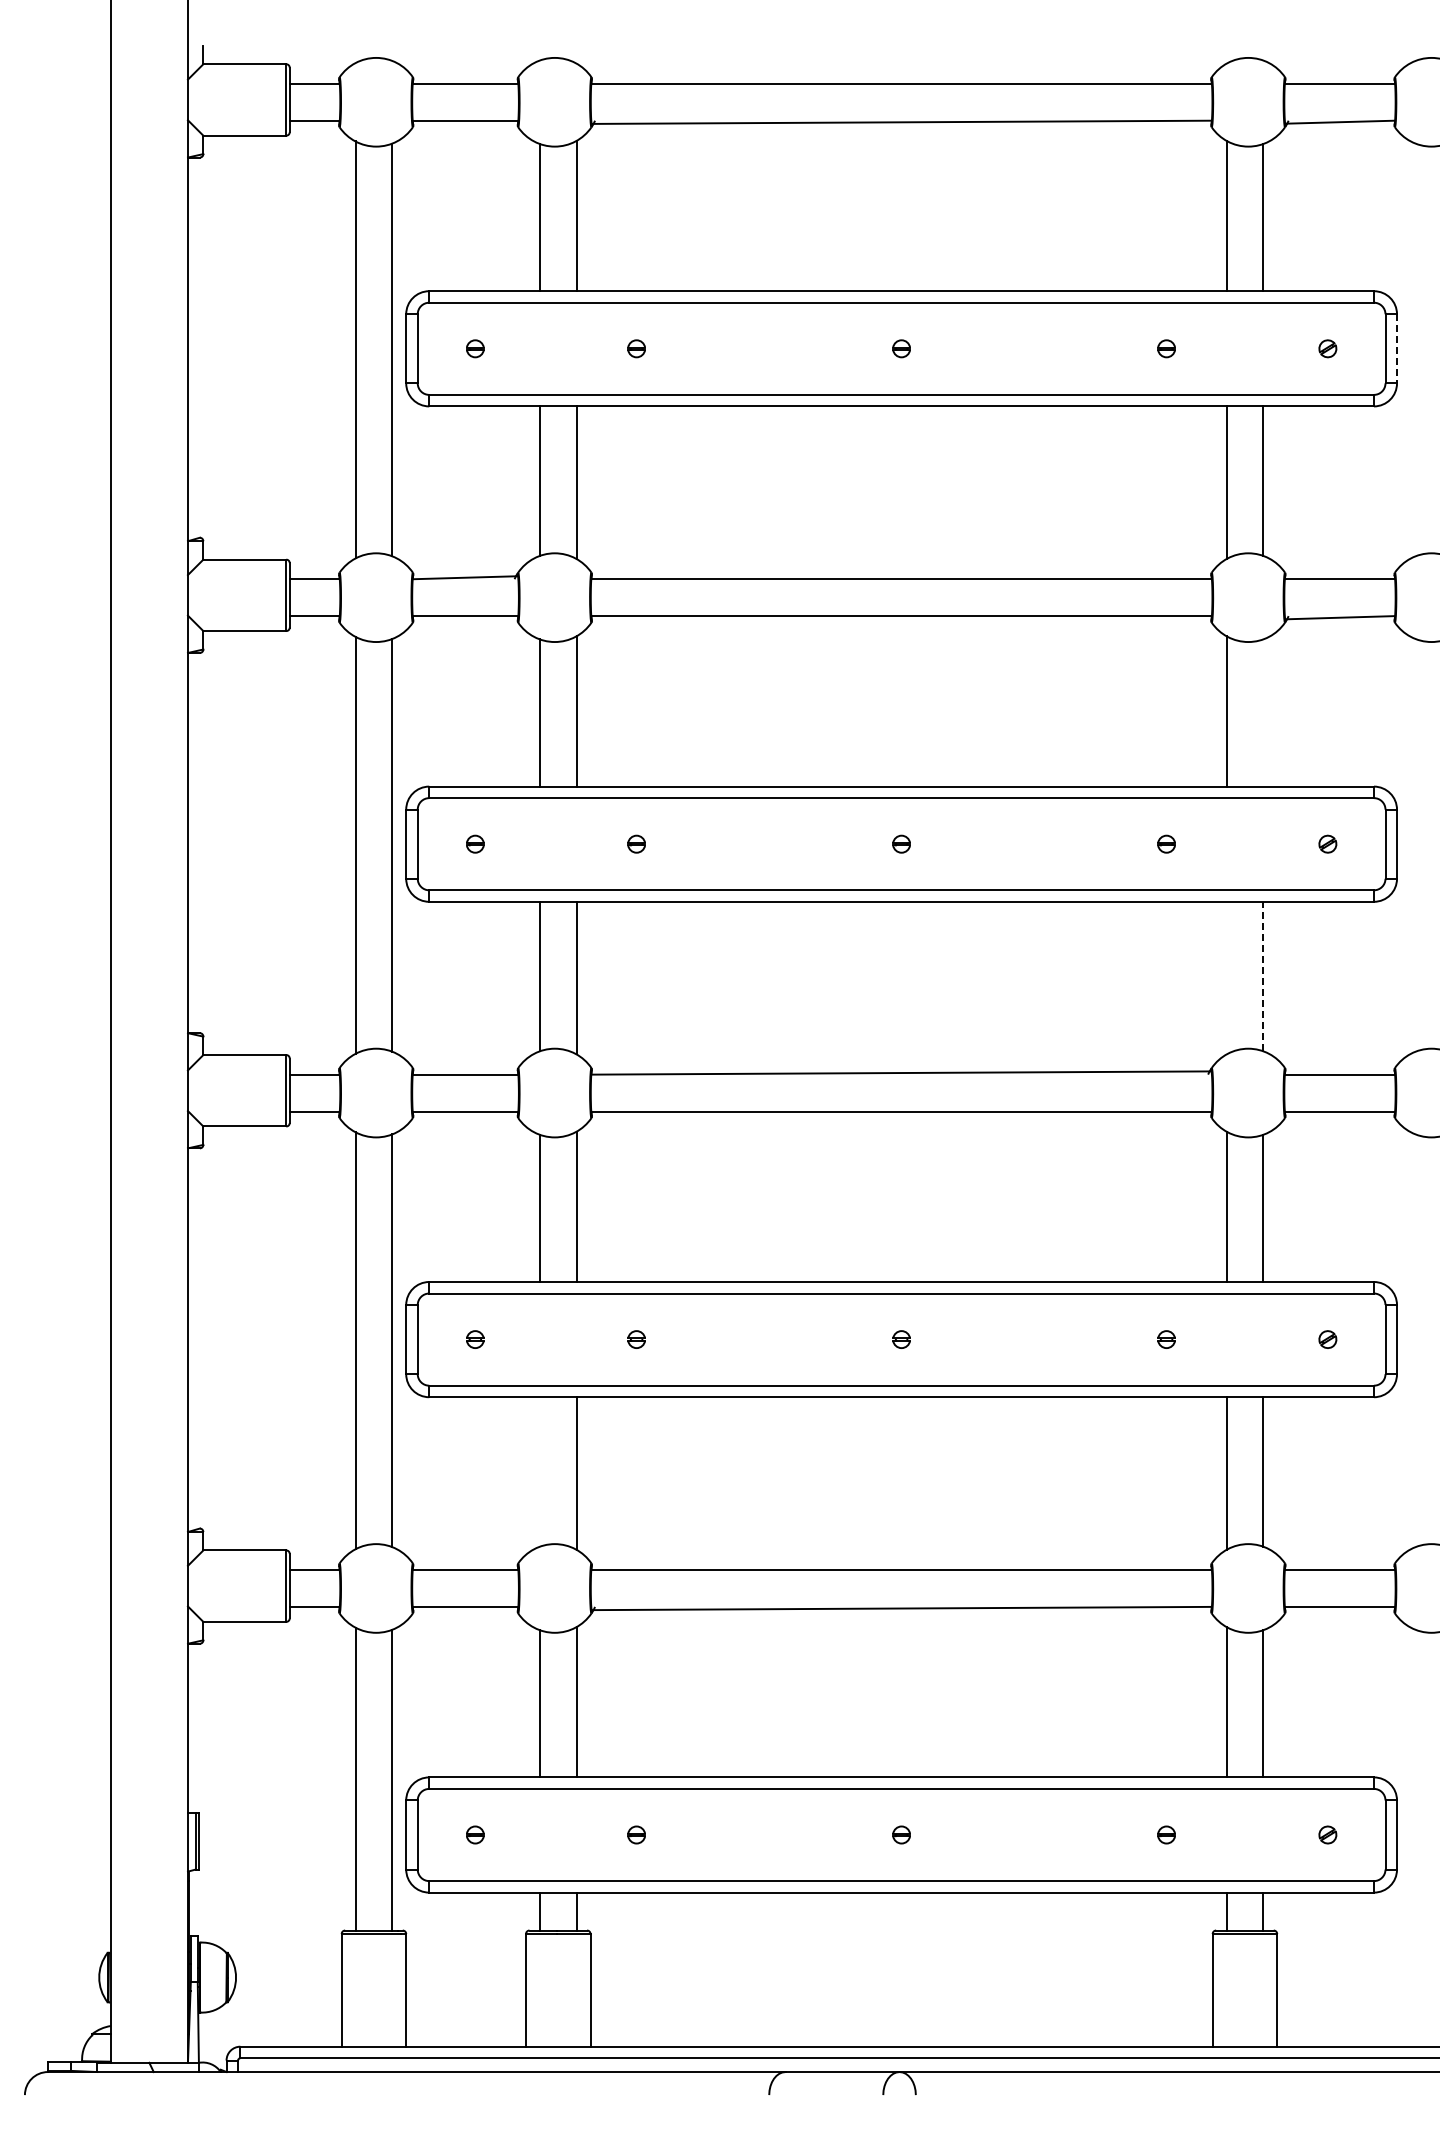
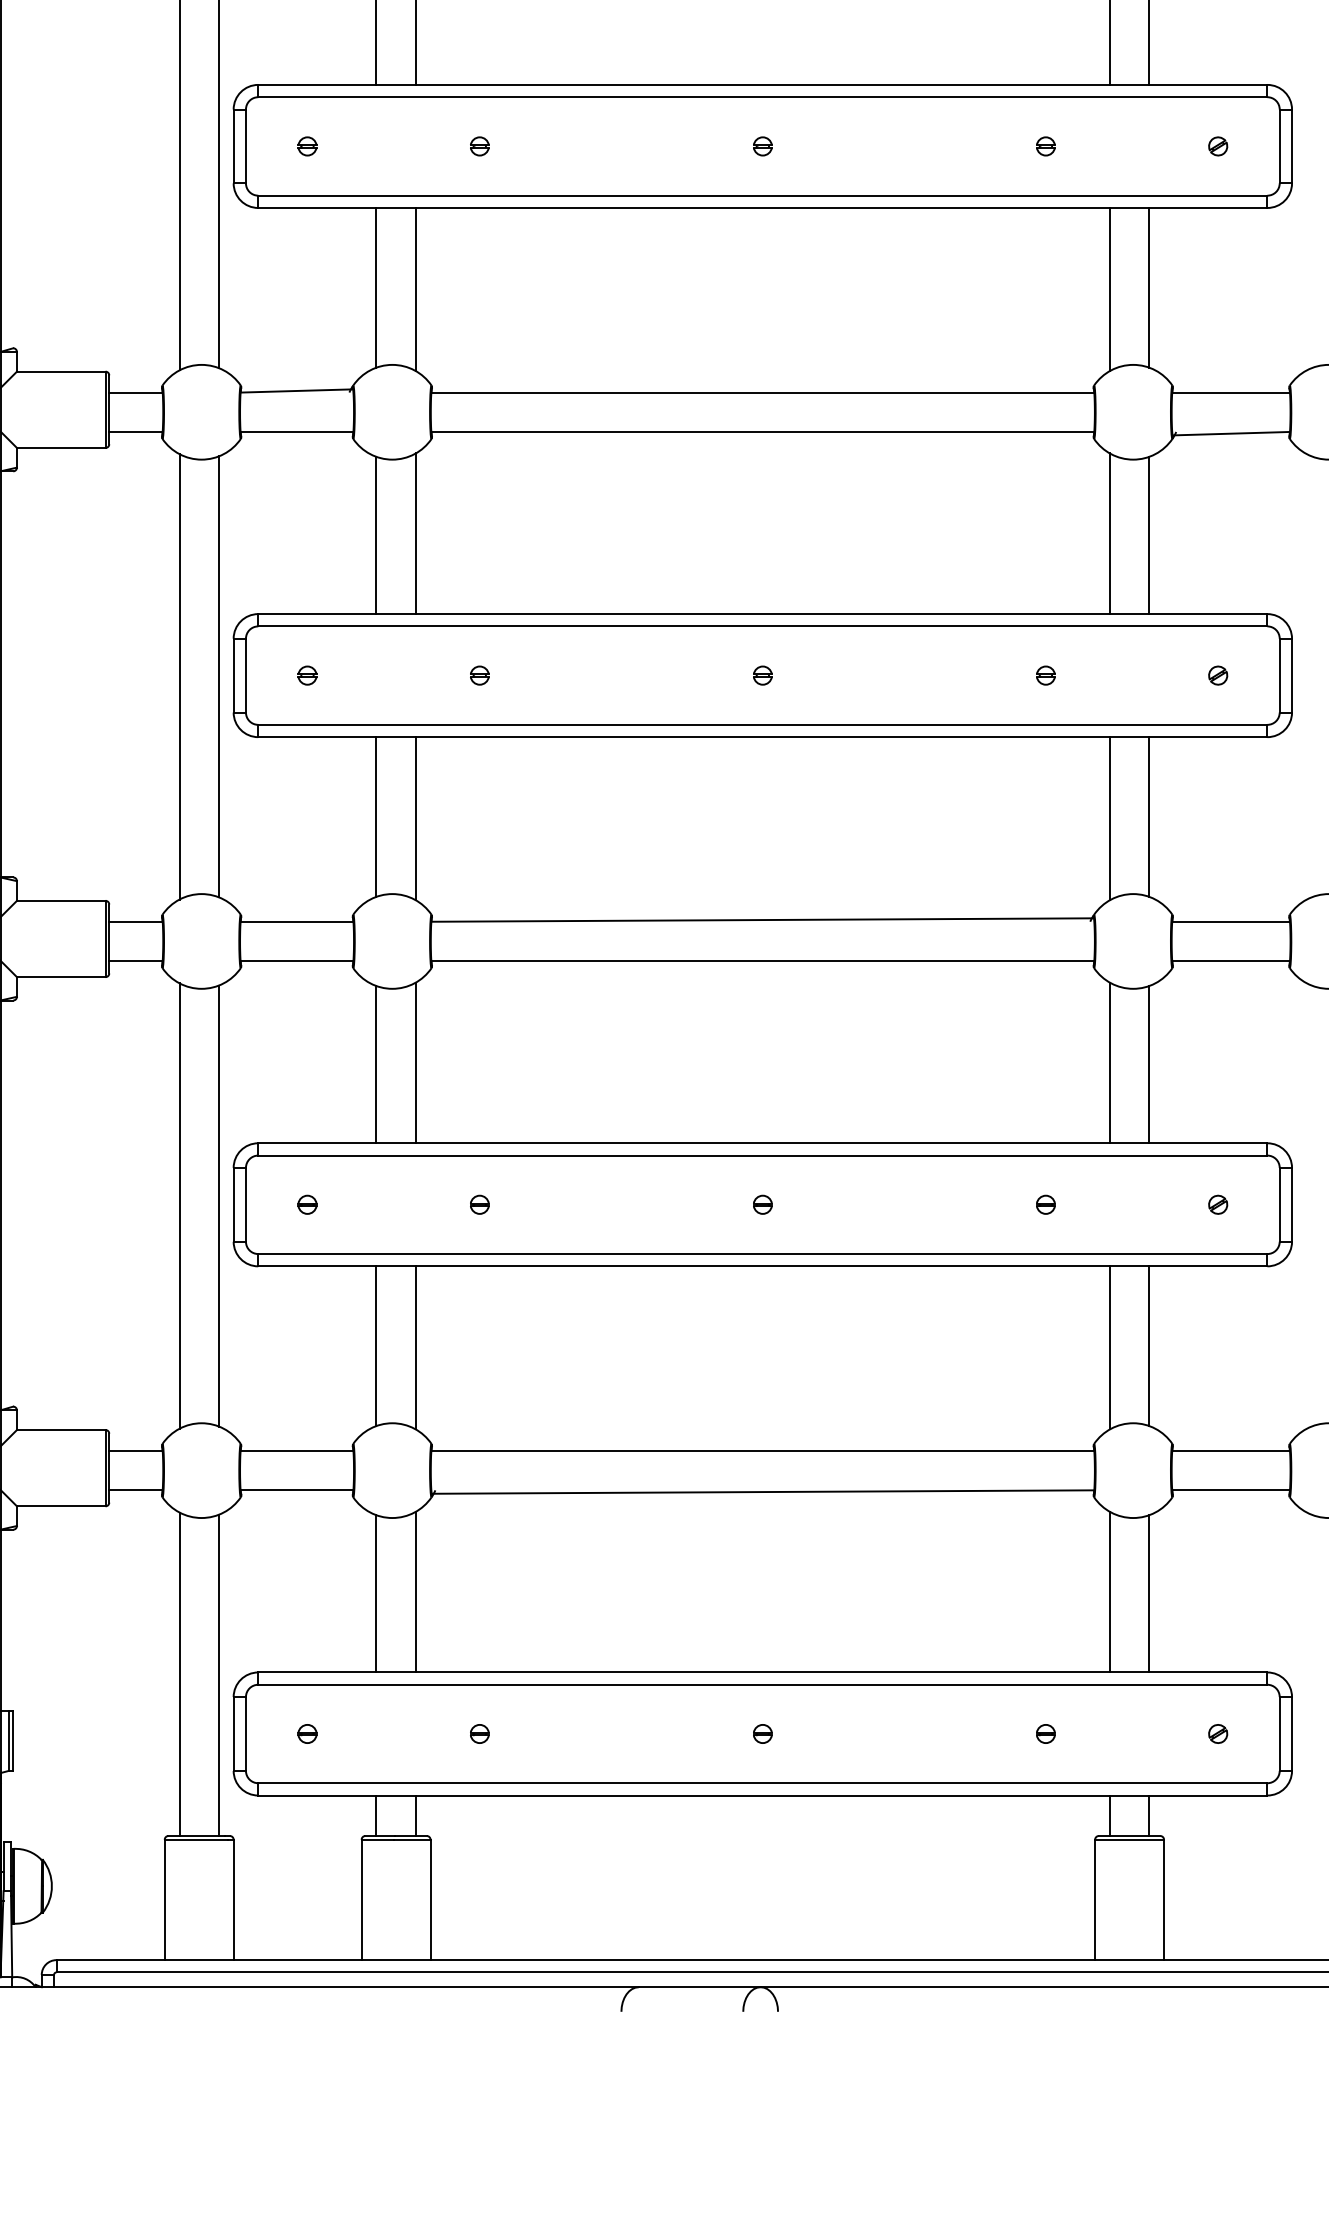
line: (1397, 348) -> (1292, 146), dashed -> solid
line: (1263, 712) -> (1149, 534), added
line: (1263, 976) -> (1149, 816), dashed -> solid
line: (1226, 977) -> (1109, 818), added
line: (539, 1471) -> (376, 1345), added

